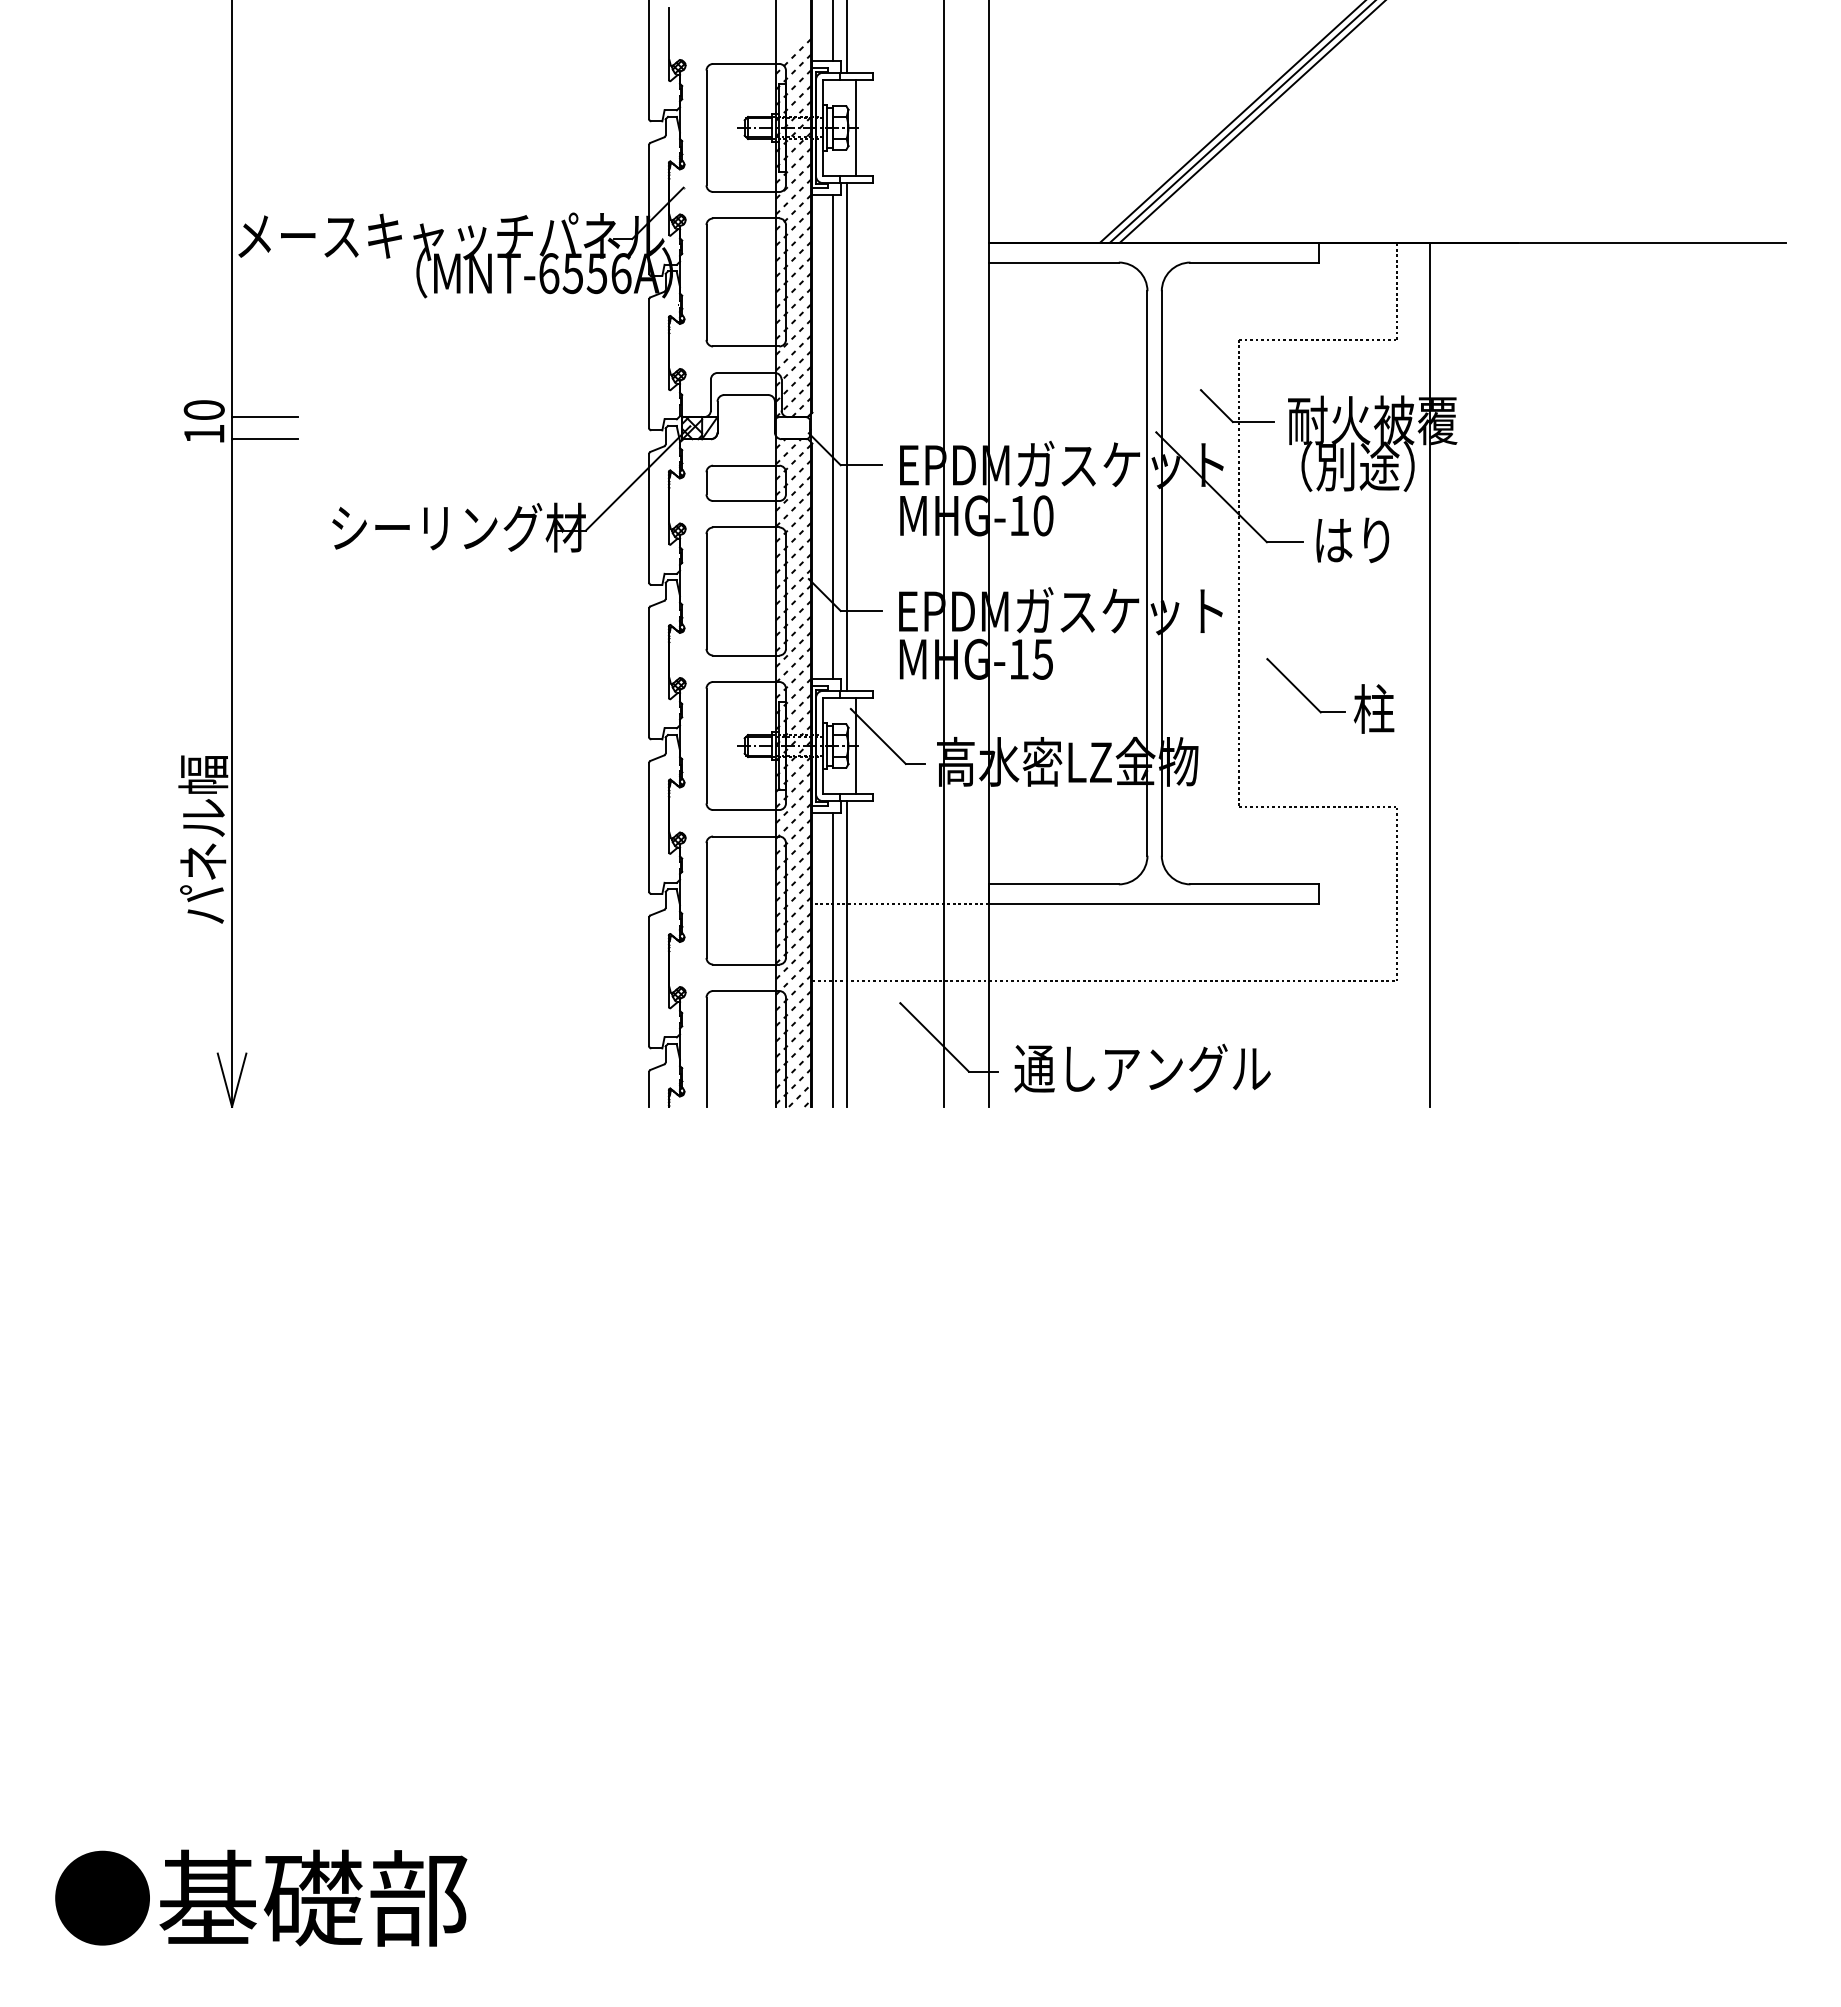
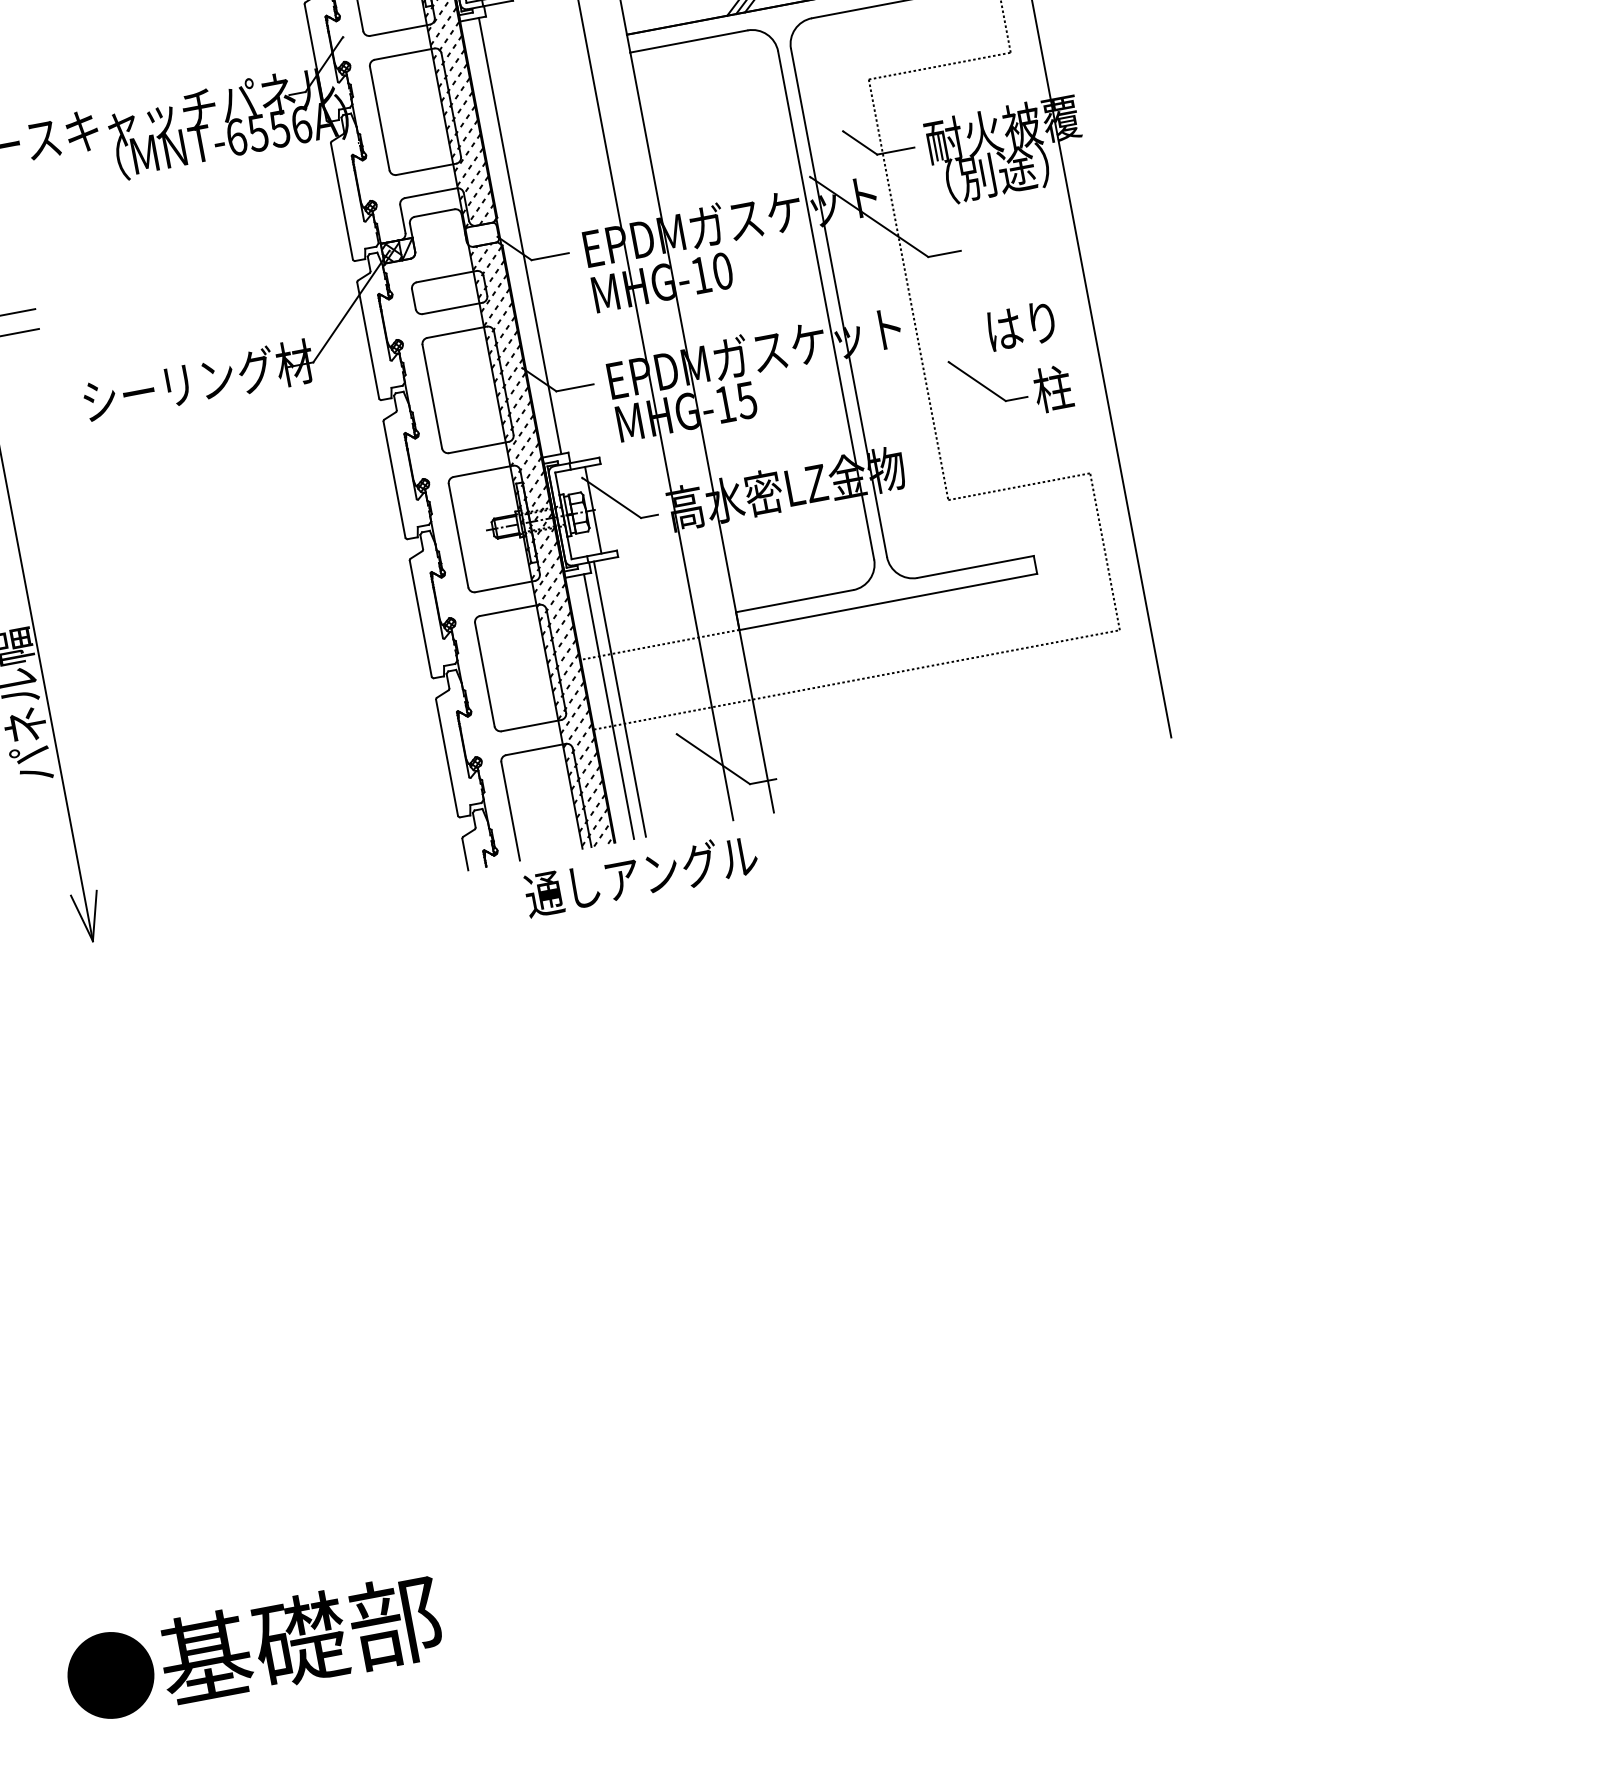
line: (846, 436) -> (531, 233), removed
text: (1352, 540) -> (1021, 326), moved
text: (1142, 1067) -> (640, 874), moved

